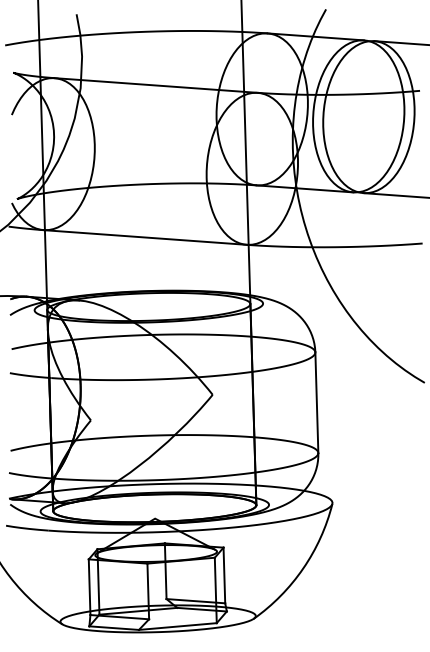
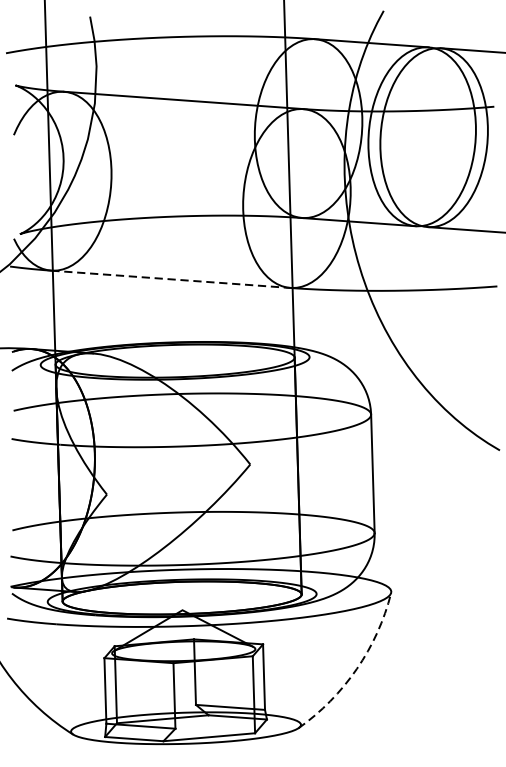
line: (145, 237) -> (171, 279), solid -> dashed
arc: (303, 568) -> (357, 668), solid -> dashed

